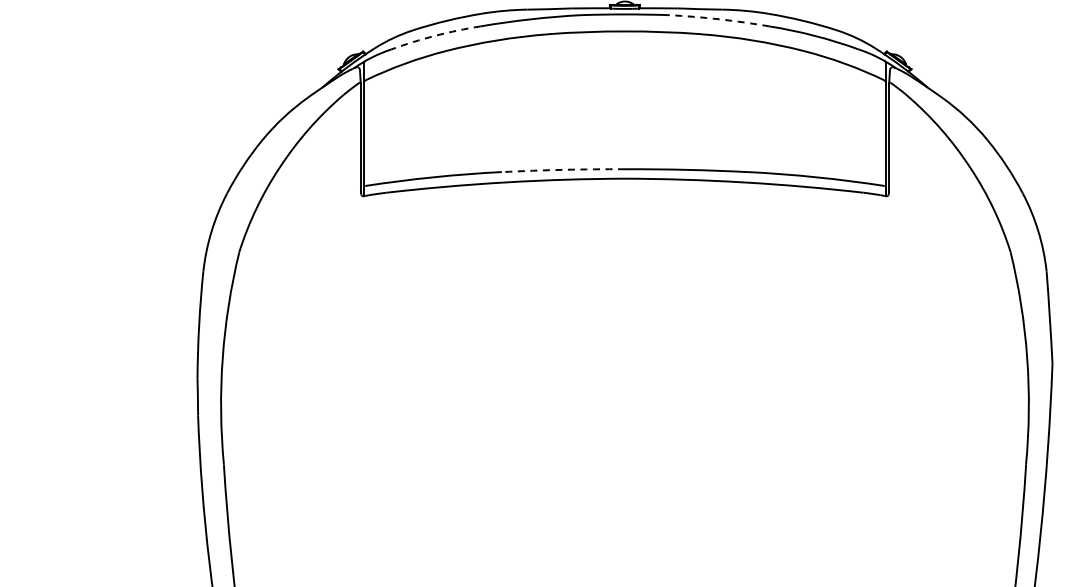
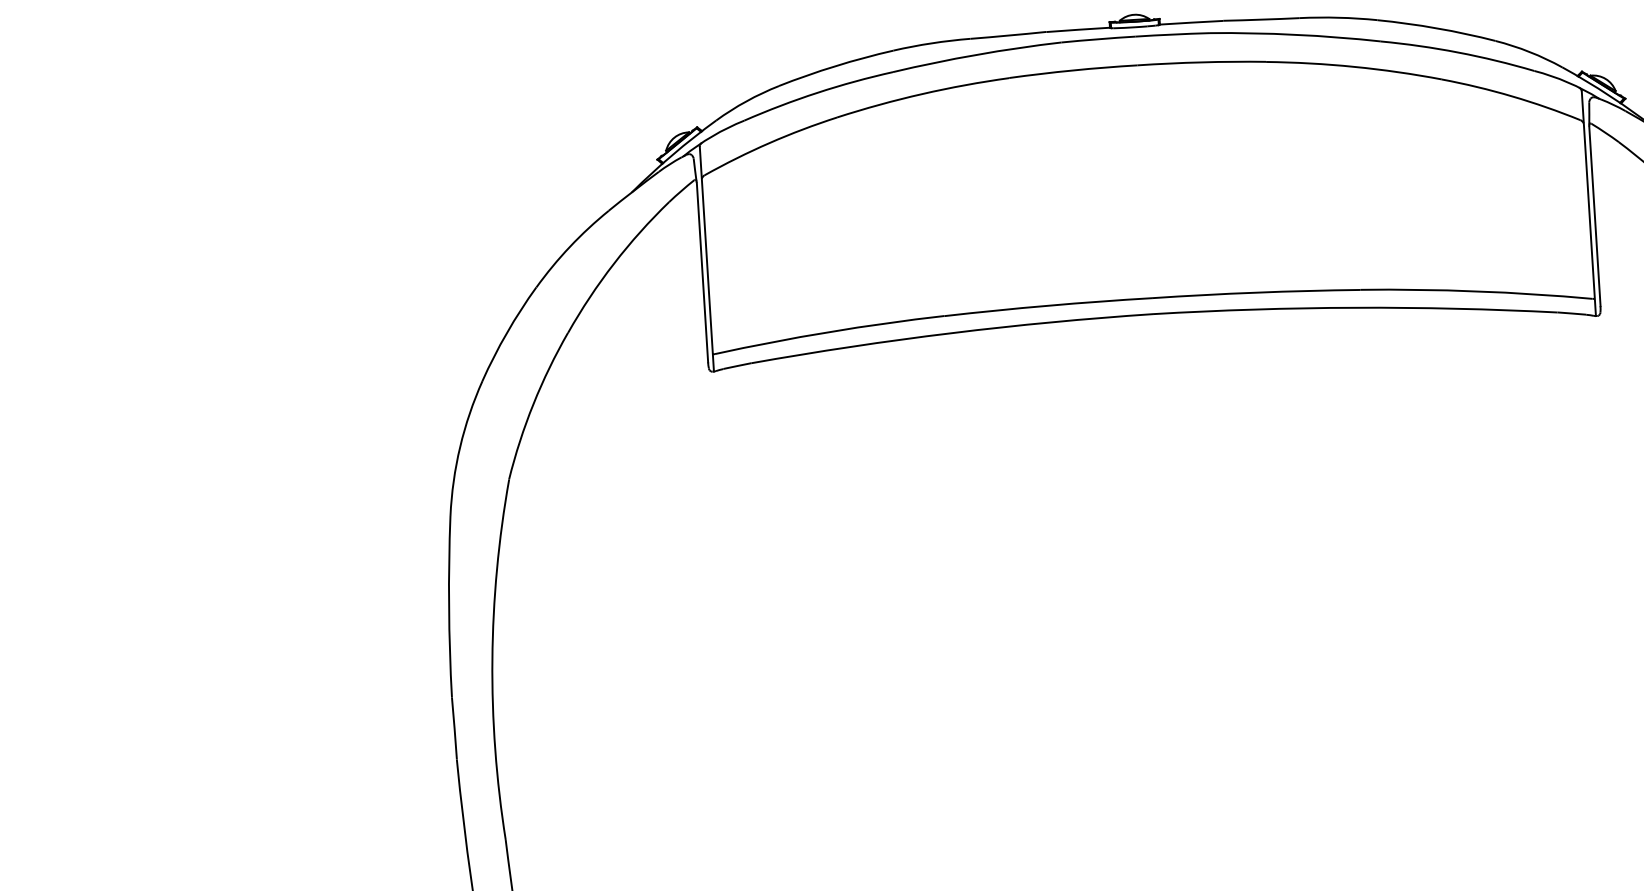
arc: (719, 19) -> (1295, 35), dashed -> solid
arc: (435, 35) -> (817, 92), dashed -> solid
arc: (563, 169) -> (1048, 305), dashed -> solid

